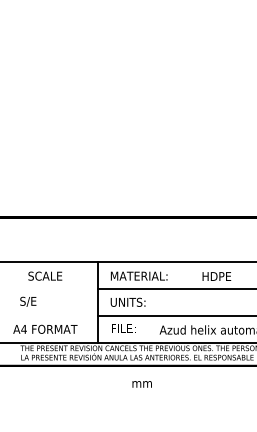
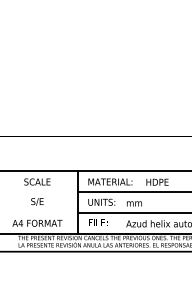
text: (216, 276) -> (157, 182), moved
text: (28, 301) -> (37, 201), moved
text: (141, 384) -> (133, 203), moved

